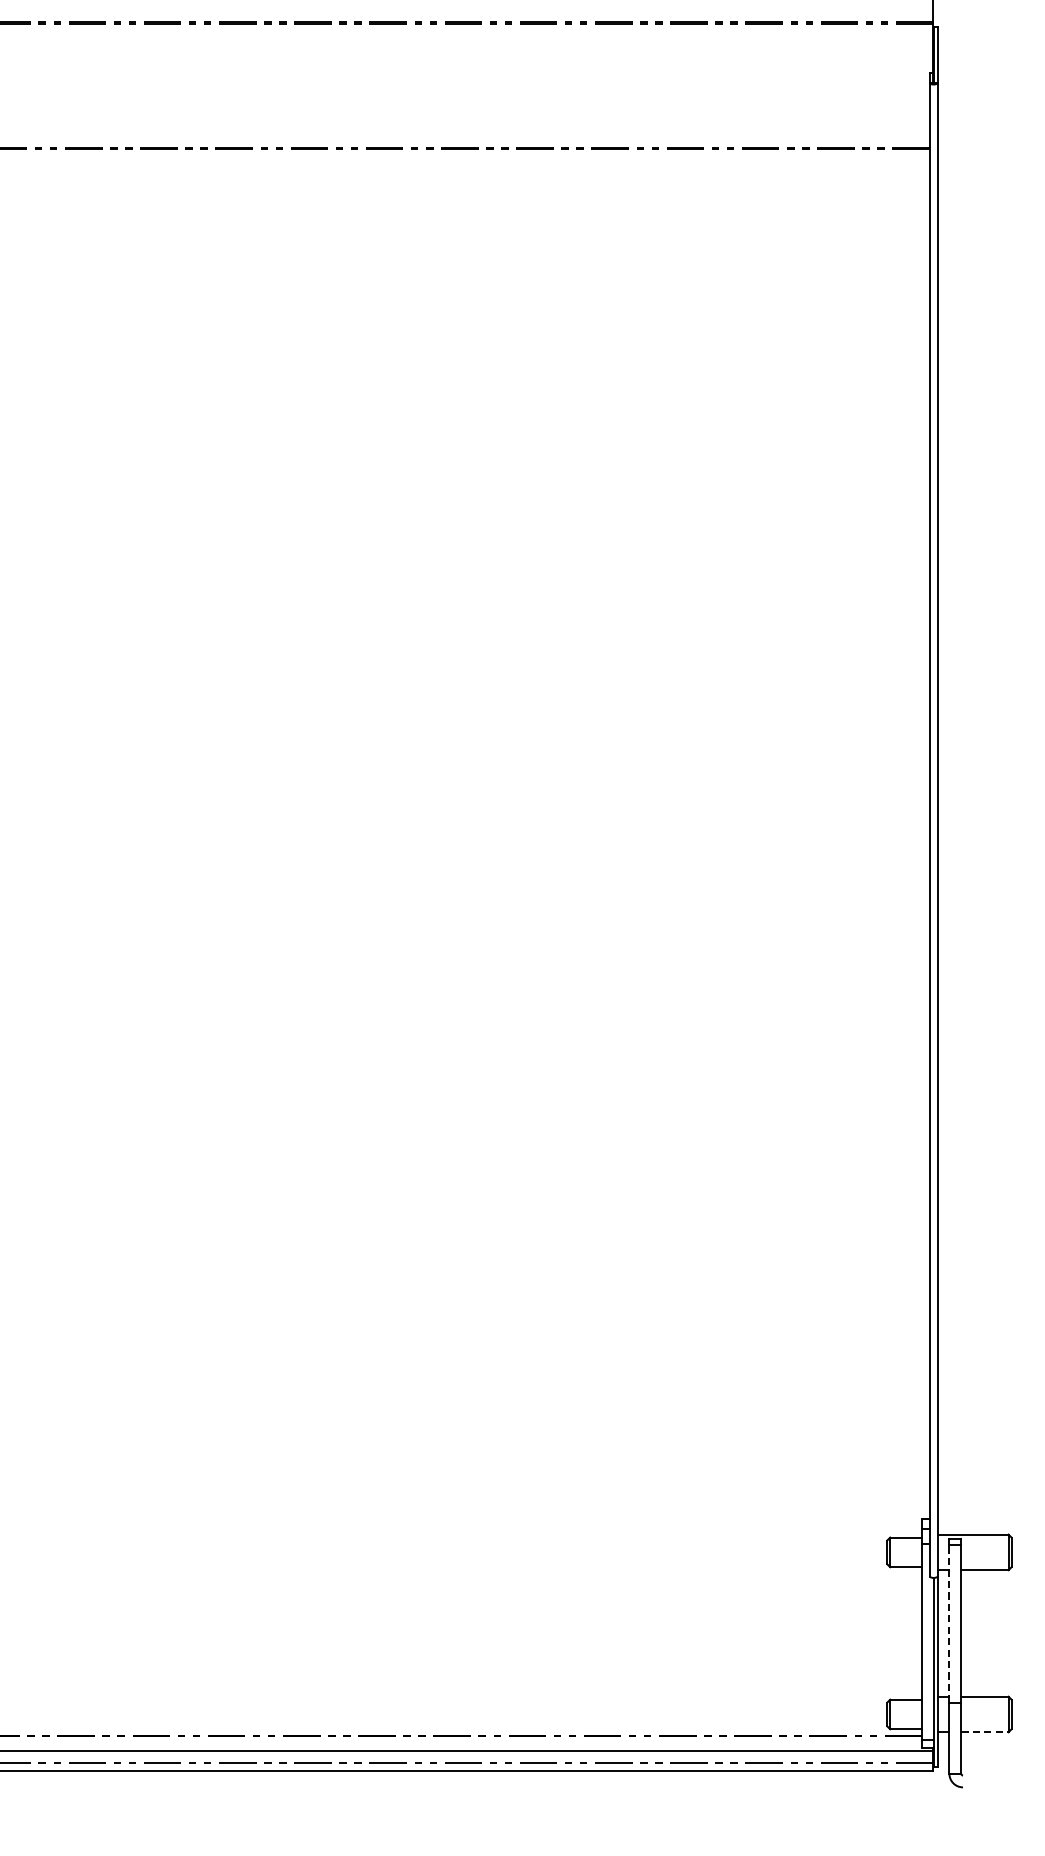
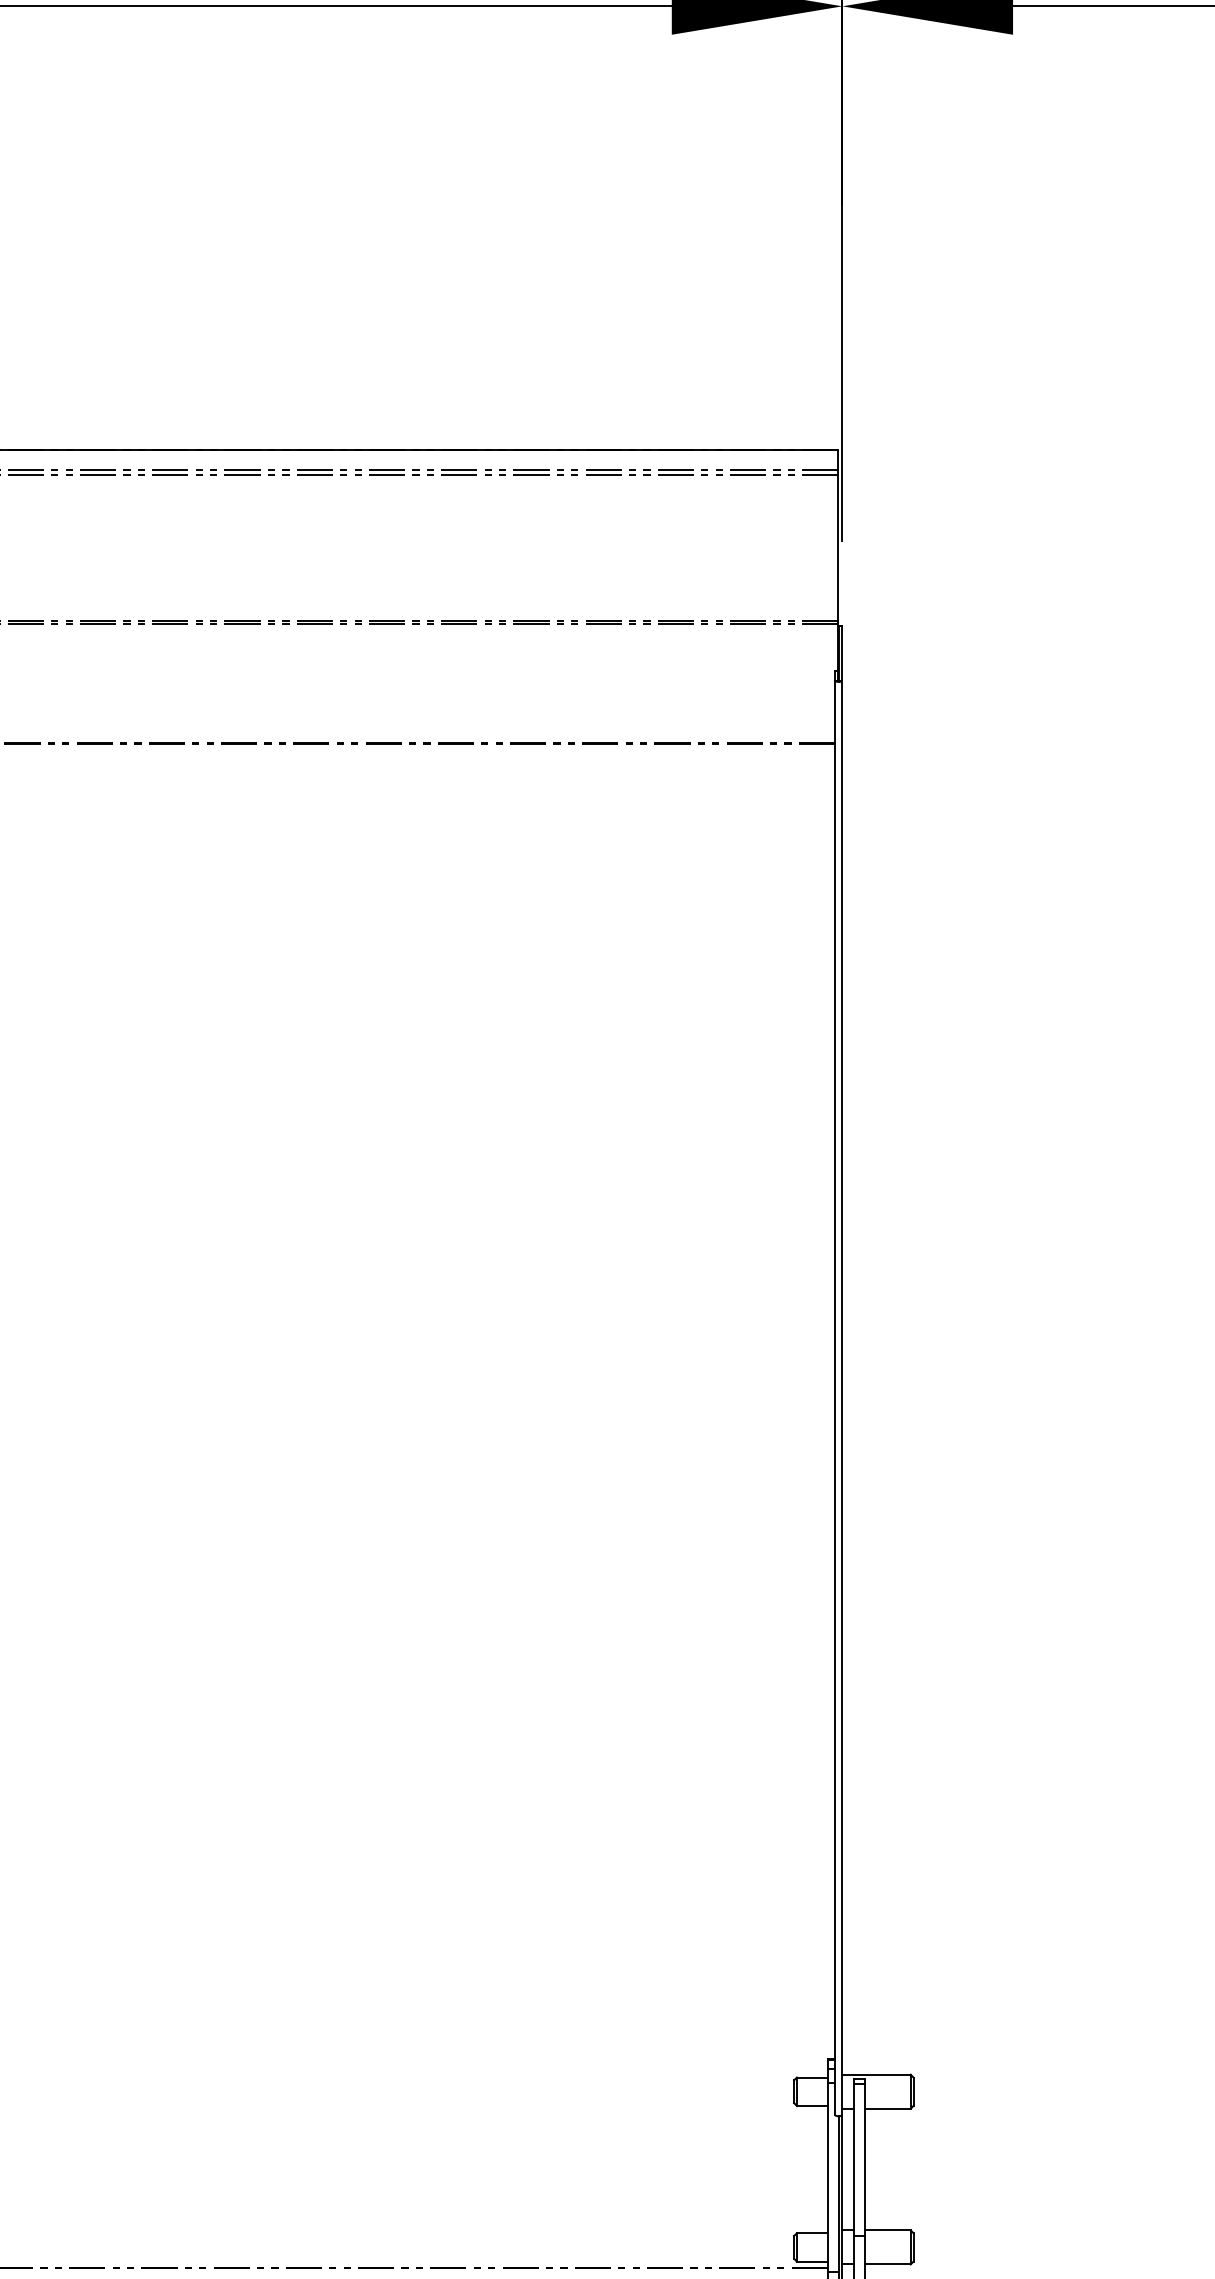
line: (949, 1623) -> (853, 2160), dashed -> solid
line: (984, 1732) -> (887, 2264), dashed -> solid

